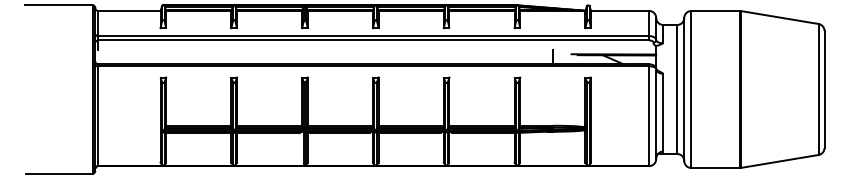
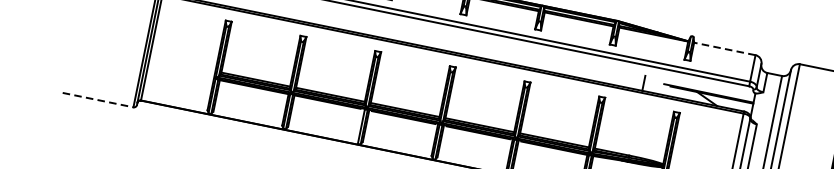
line: (619, 10) -> (724, 48), solid -> dashed
line: (59, 173) -> (98, 100), solid -> dashed

